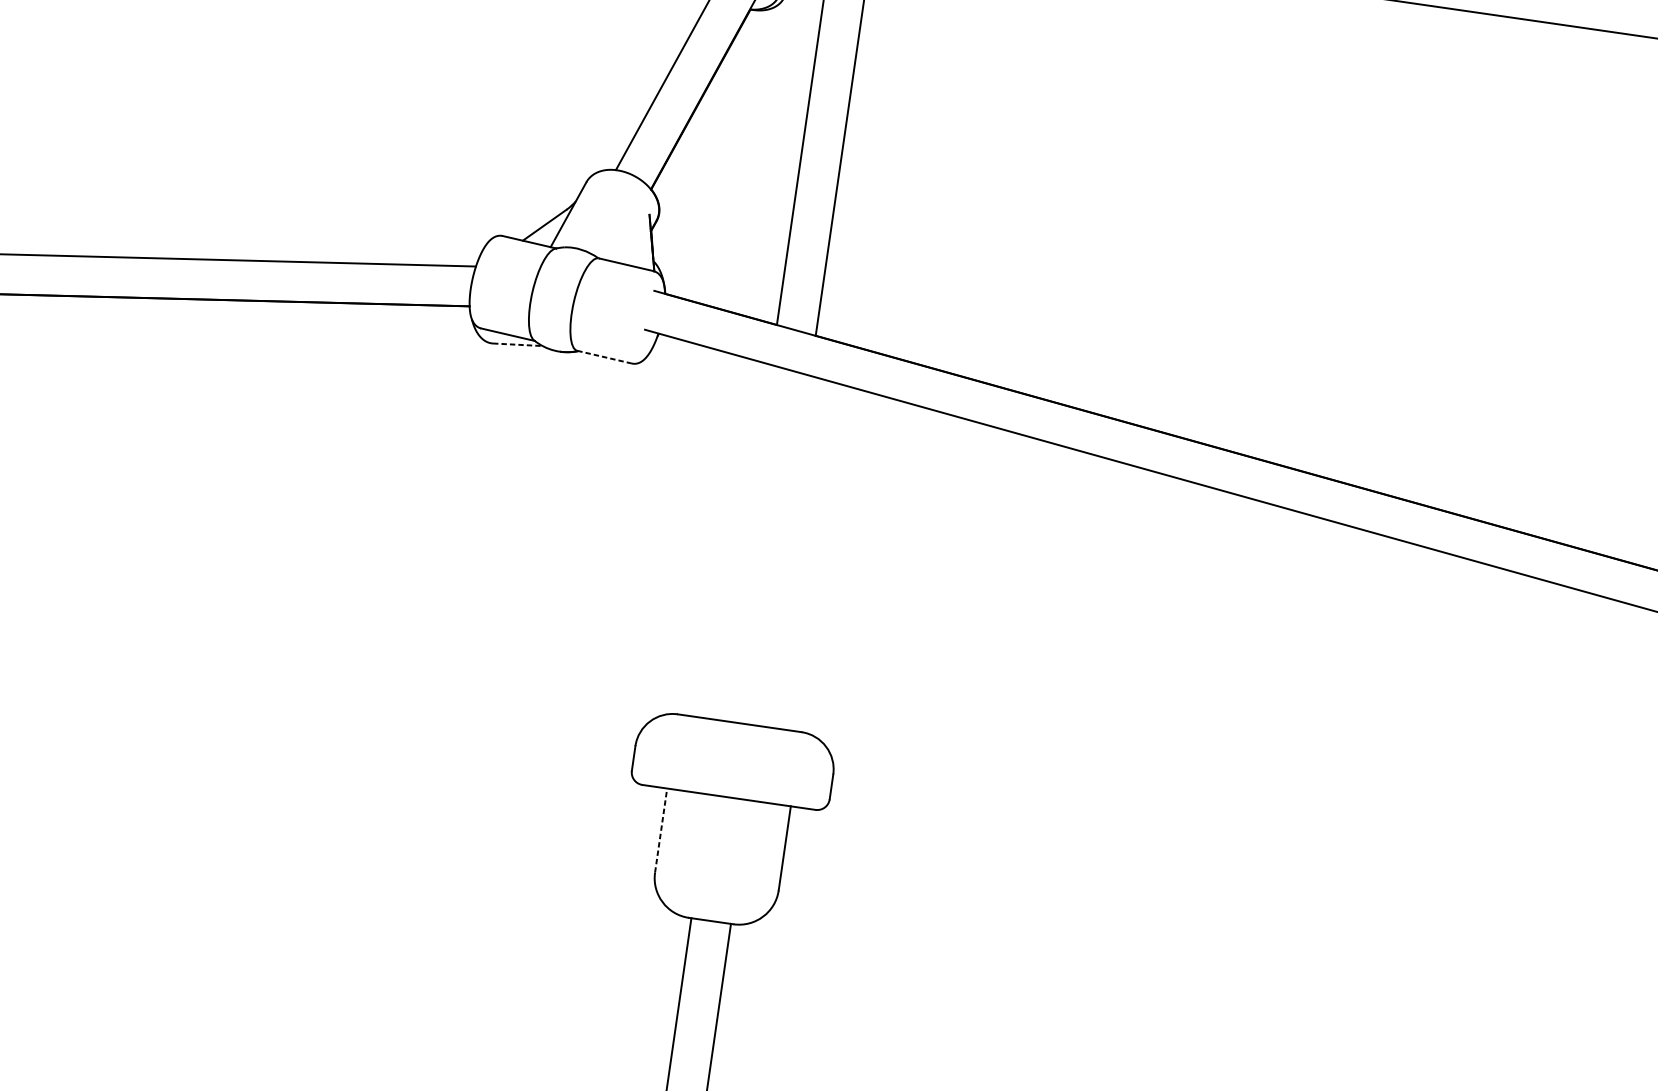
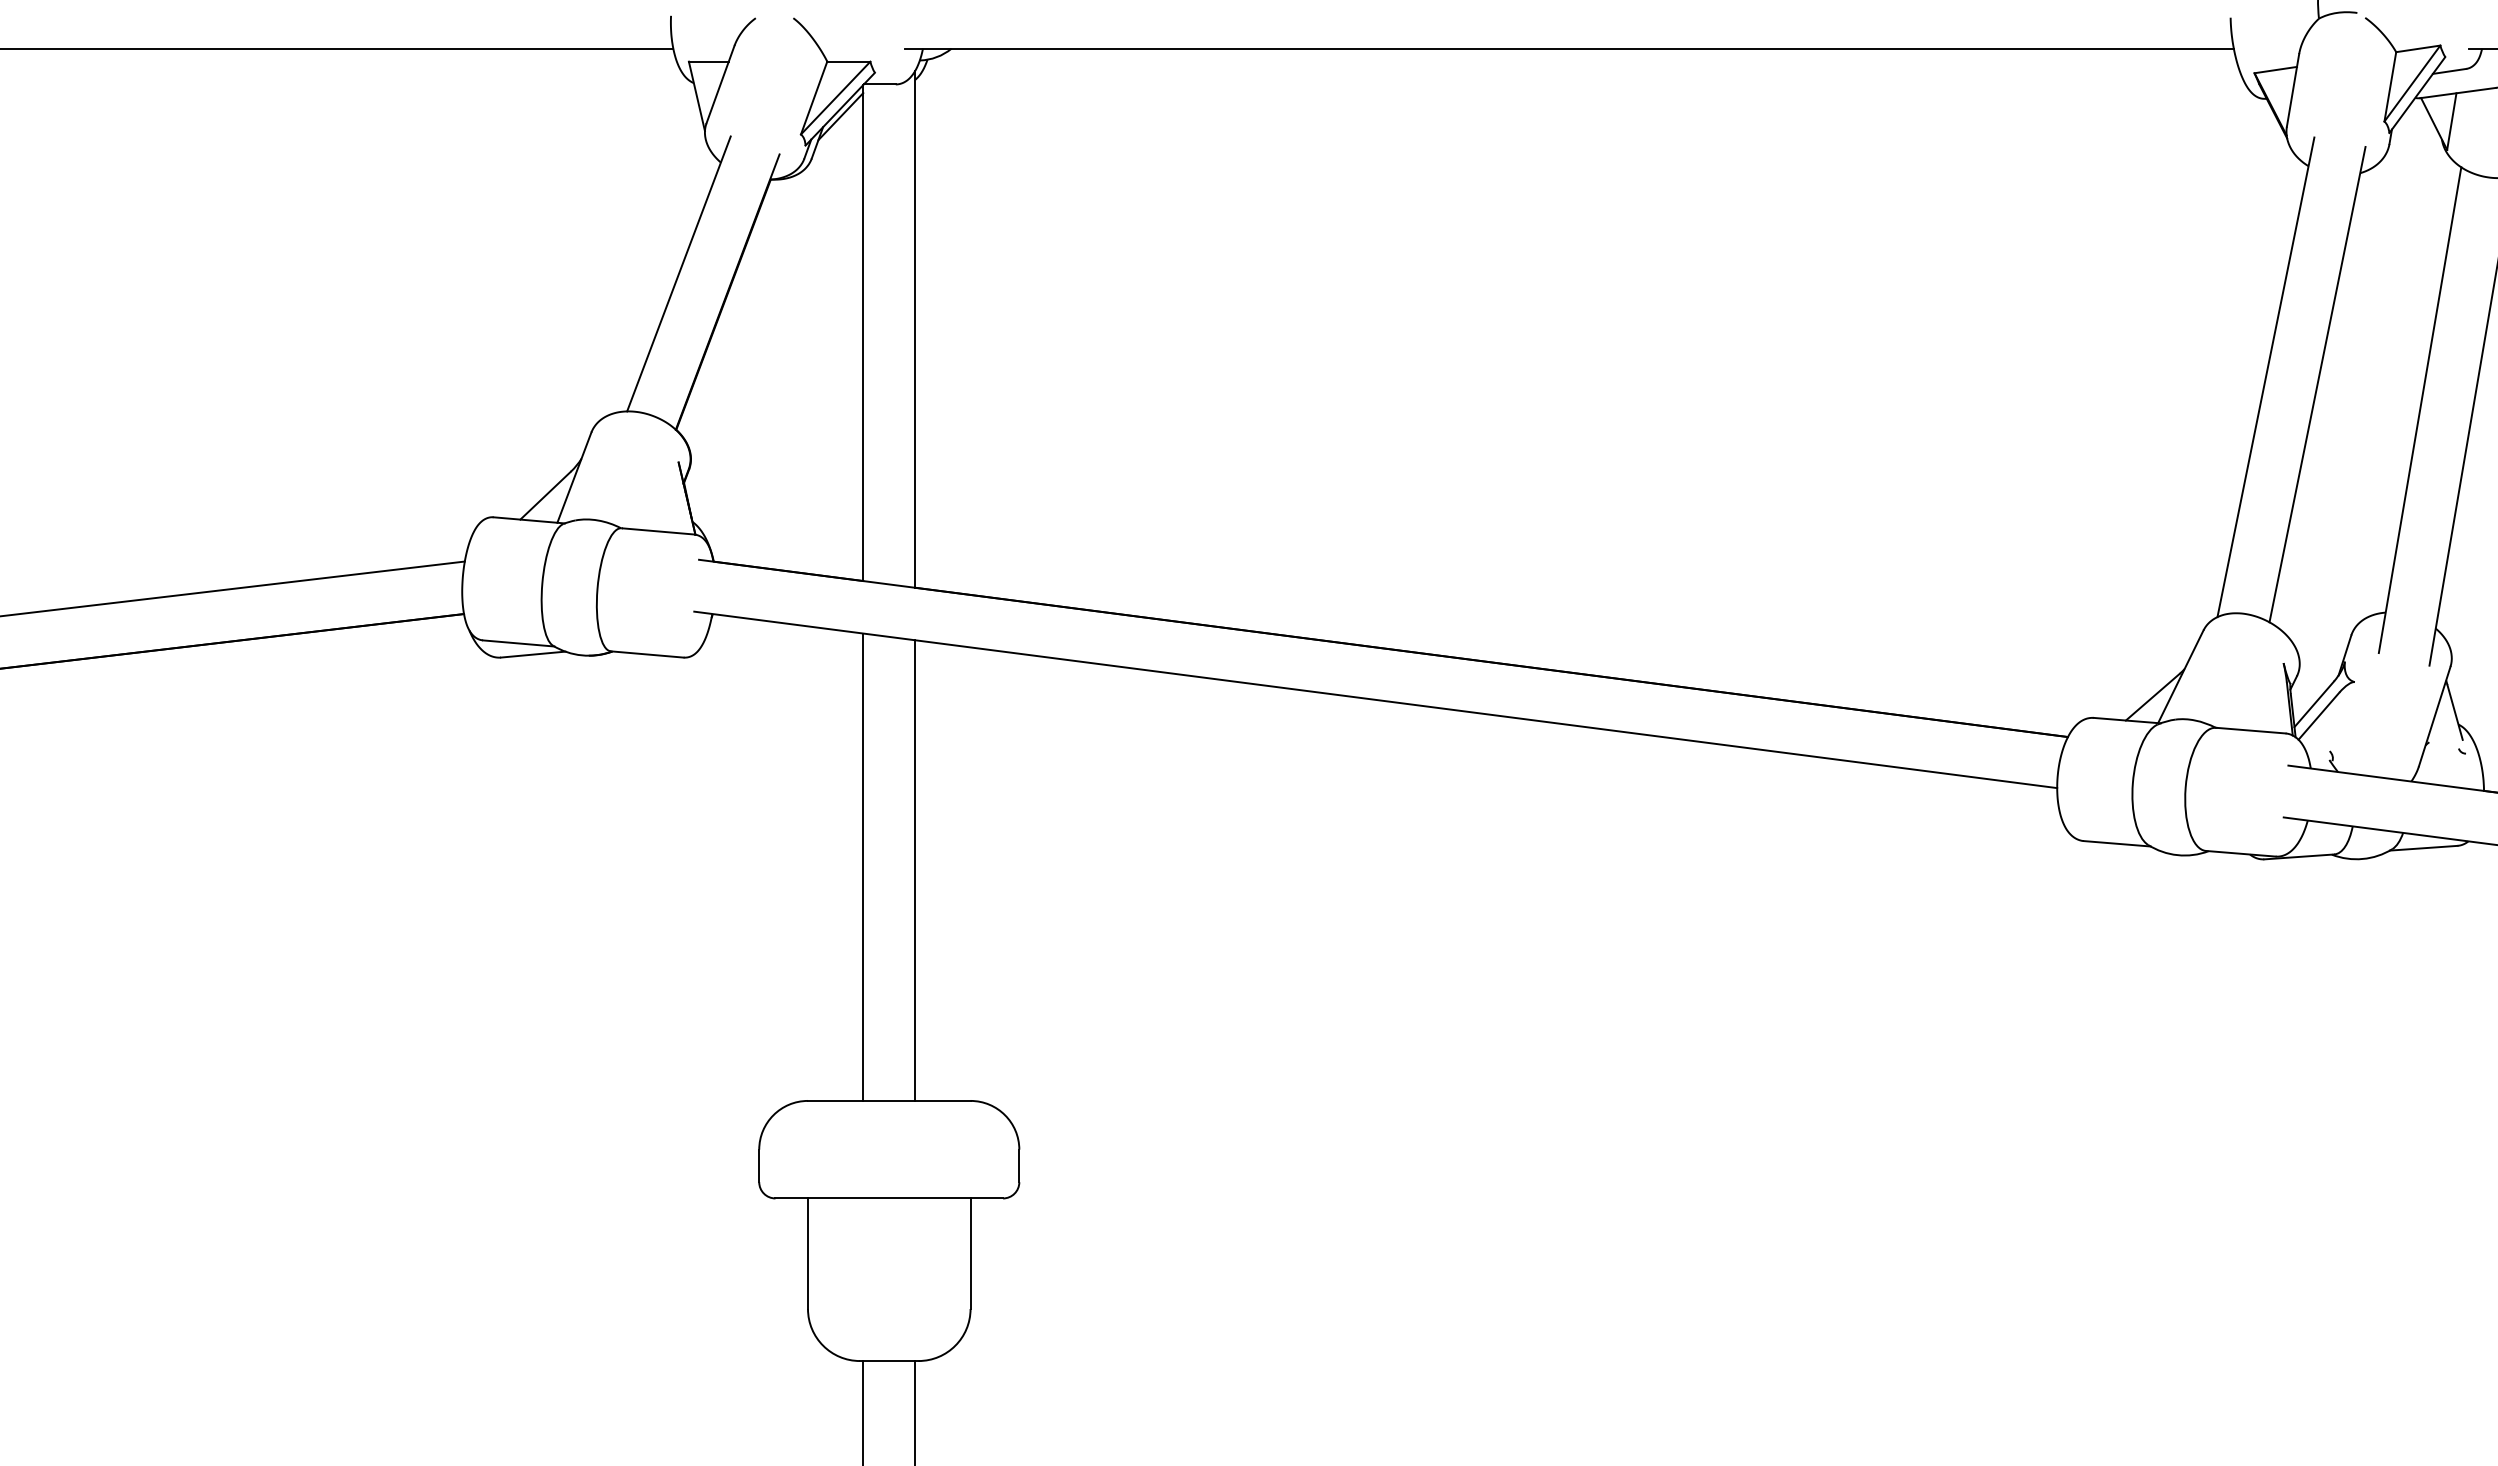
line: (518, 344) -> (533, 654), dashed -> solid
line: (603, 357) -> (646, 654), dashed -> solid
line: (745, 542) -> (863, 866), added
line: (784, 550) -> (915, 870), added
line: (661, 830) -> (808, 1253), dashed -> solid

